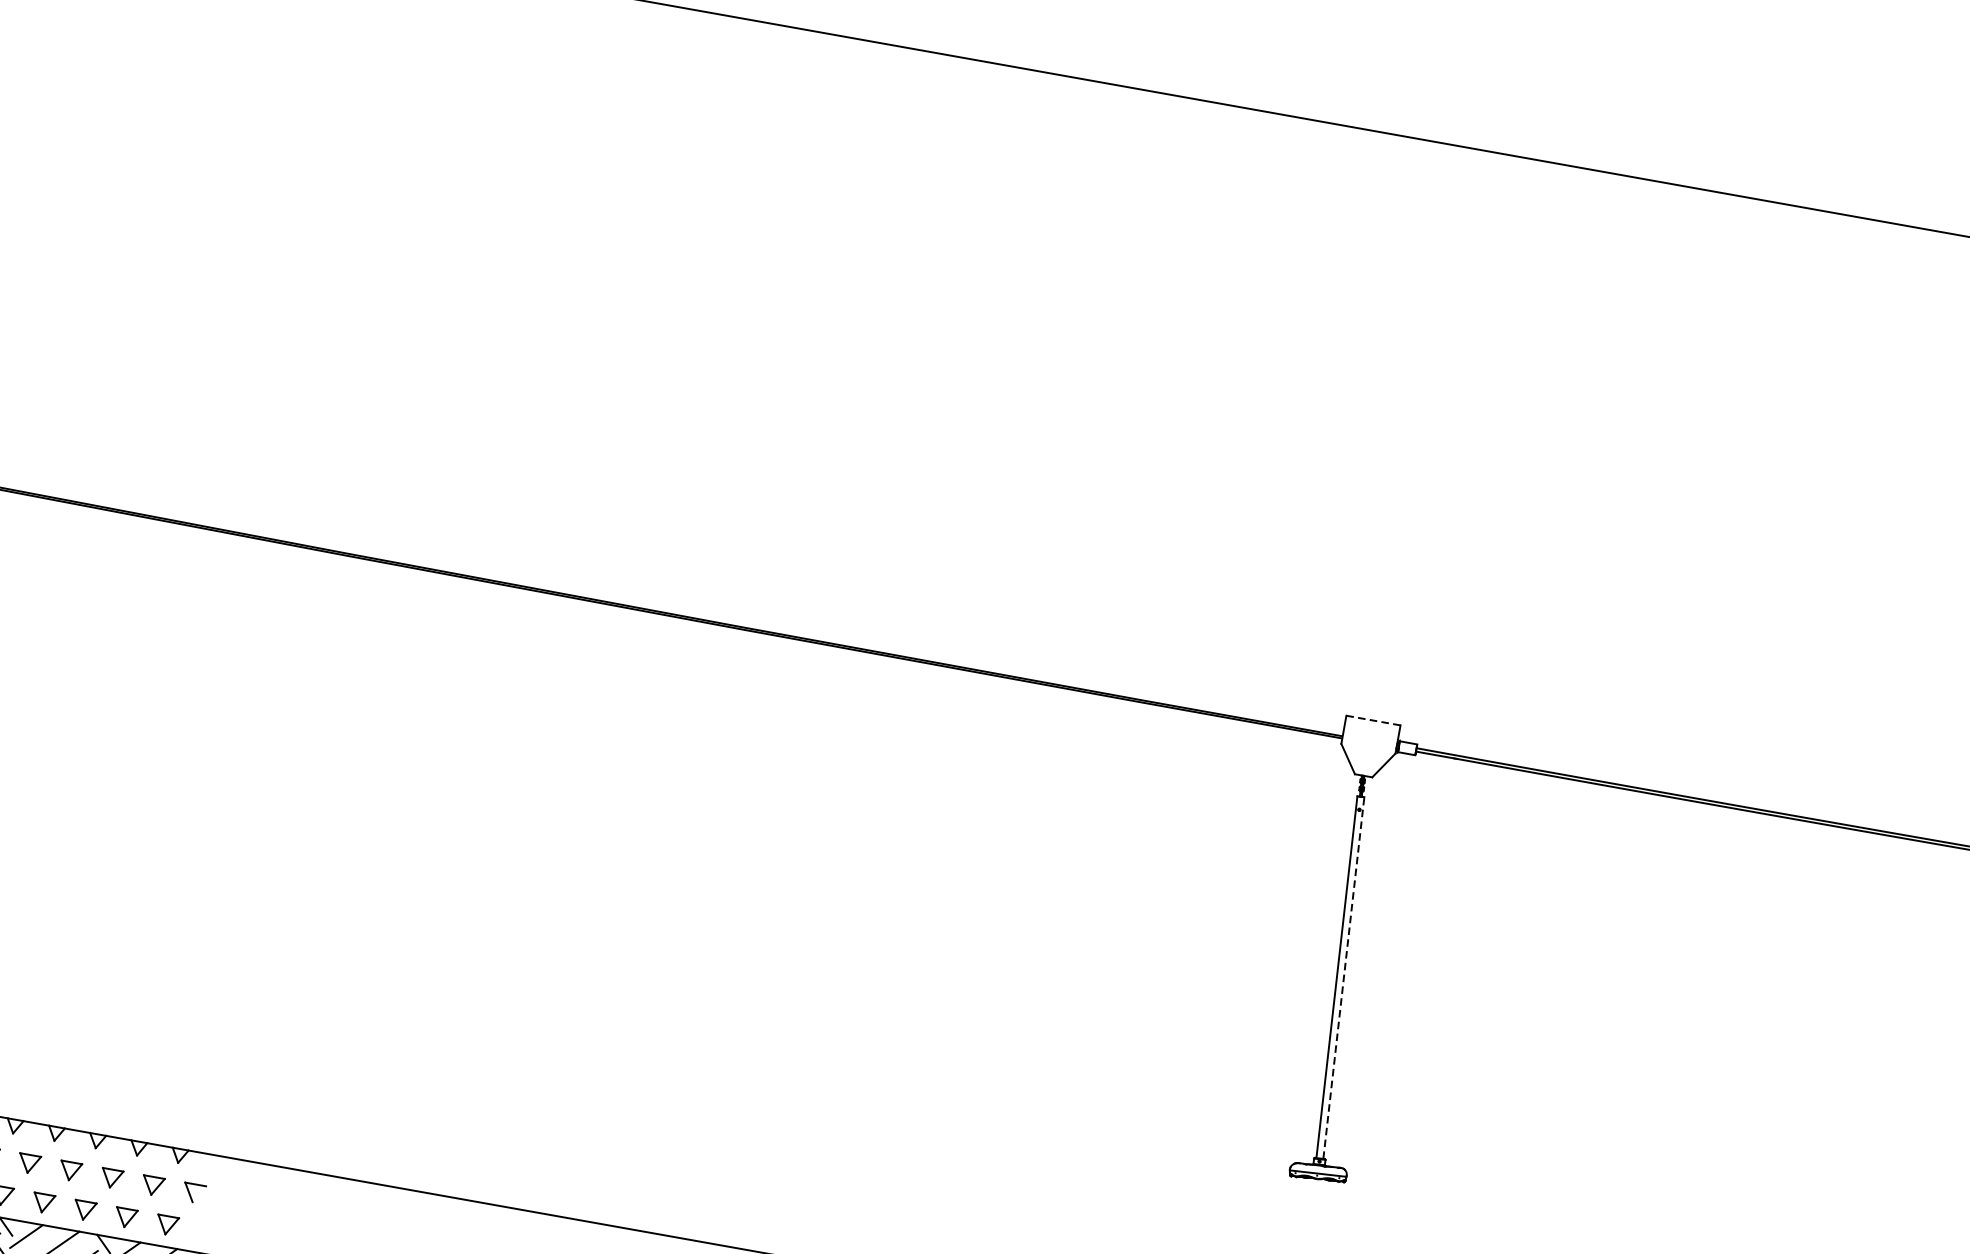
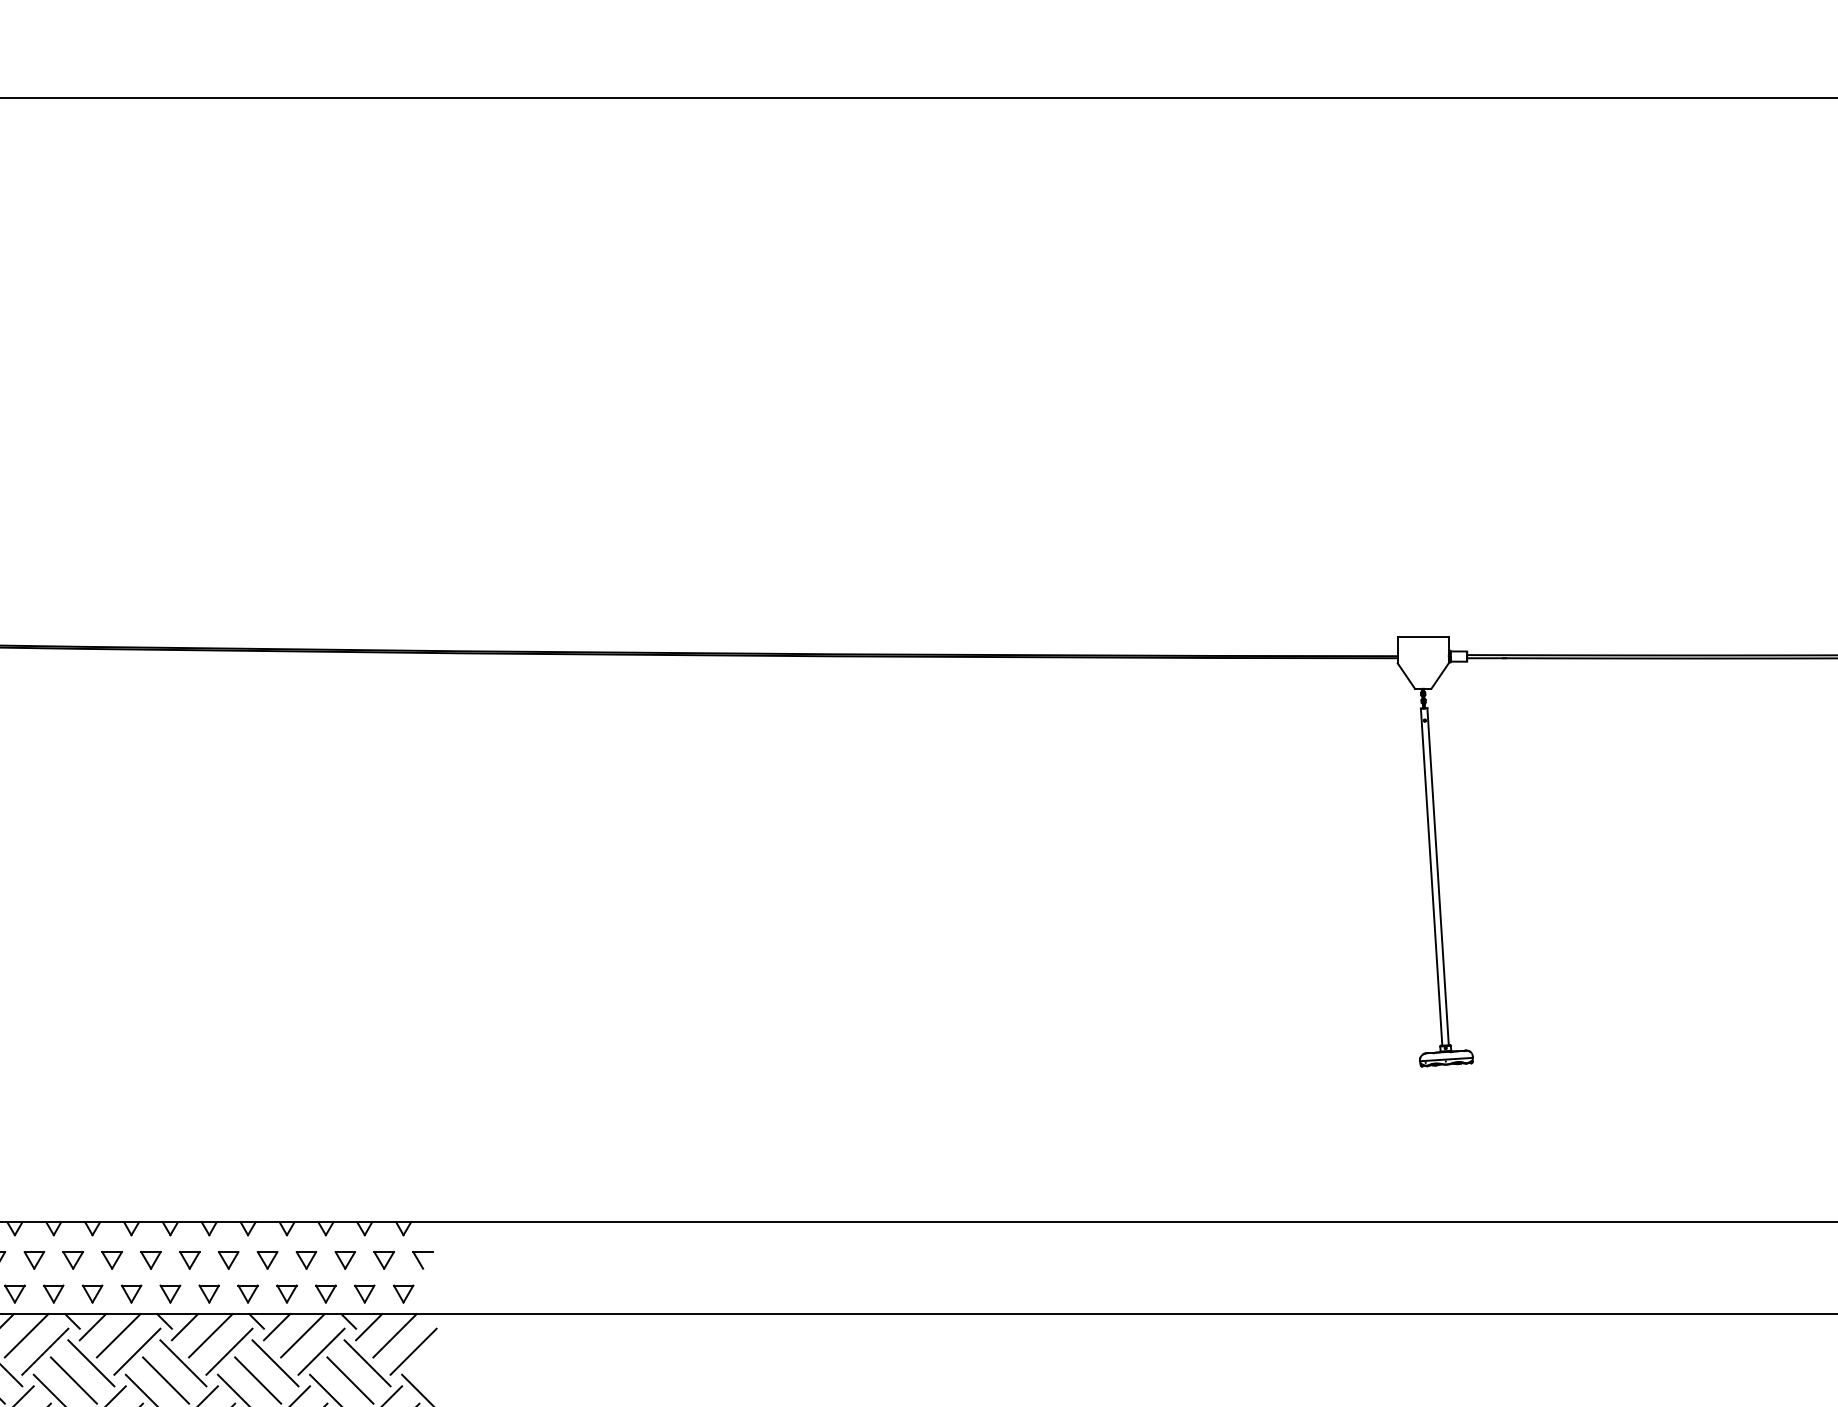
line: (1373, 720) -> (1423, 636), dashed -> solid
line: (1344, 977) -> (1438, 876), dashed -> solid

